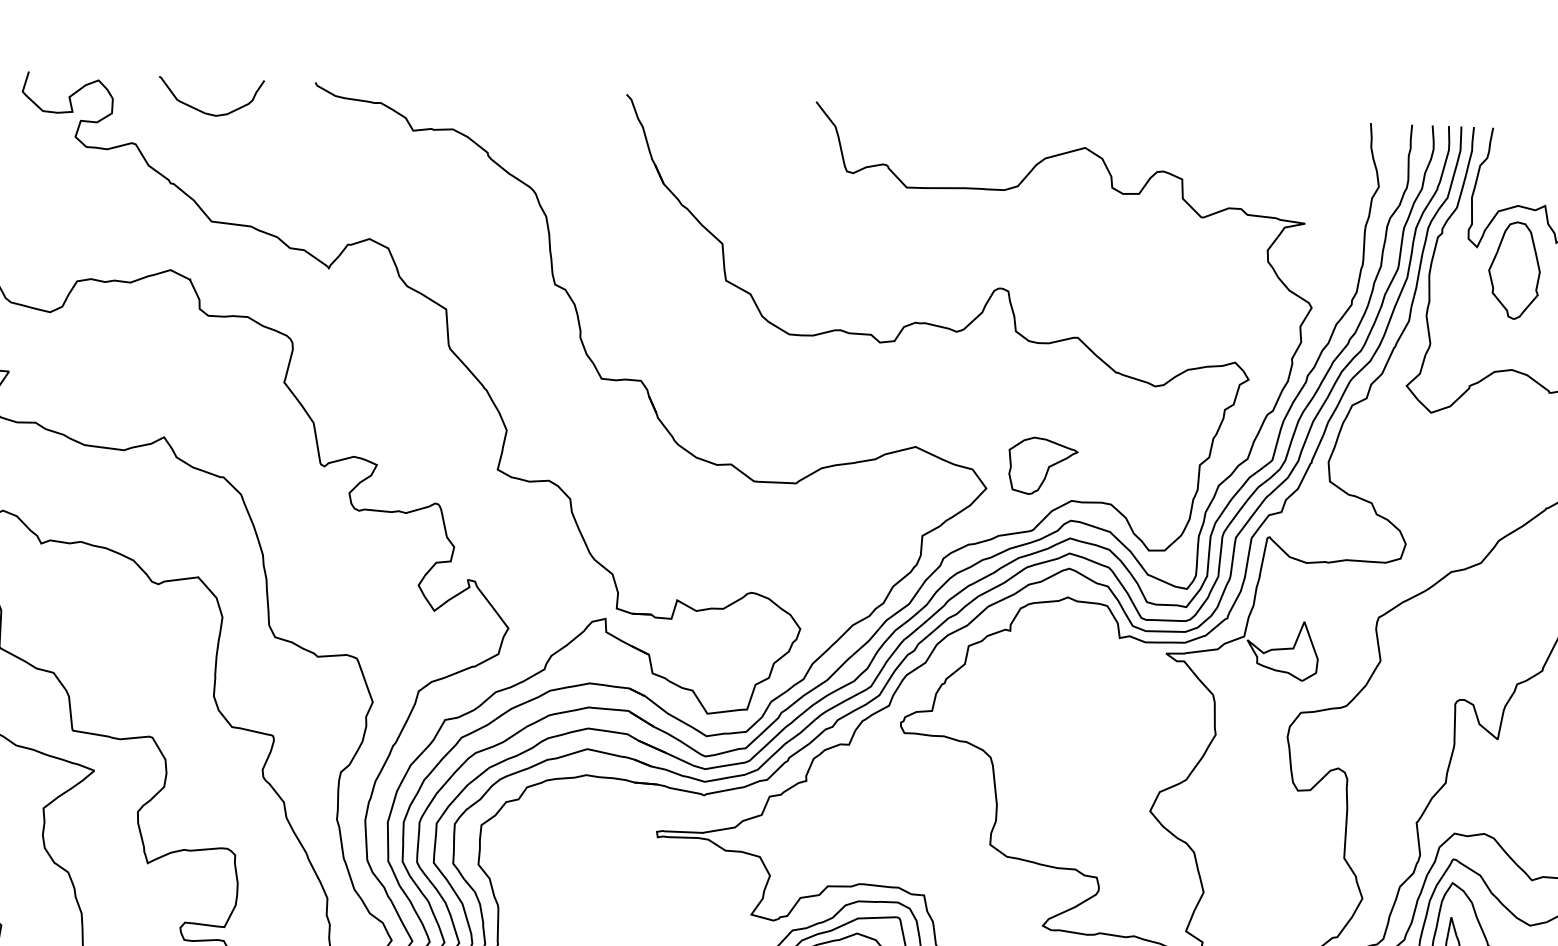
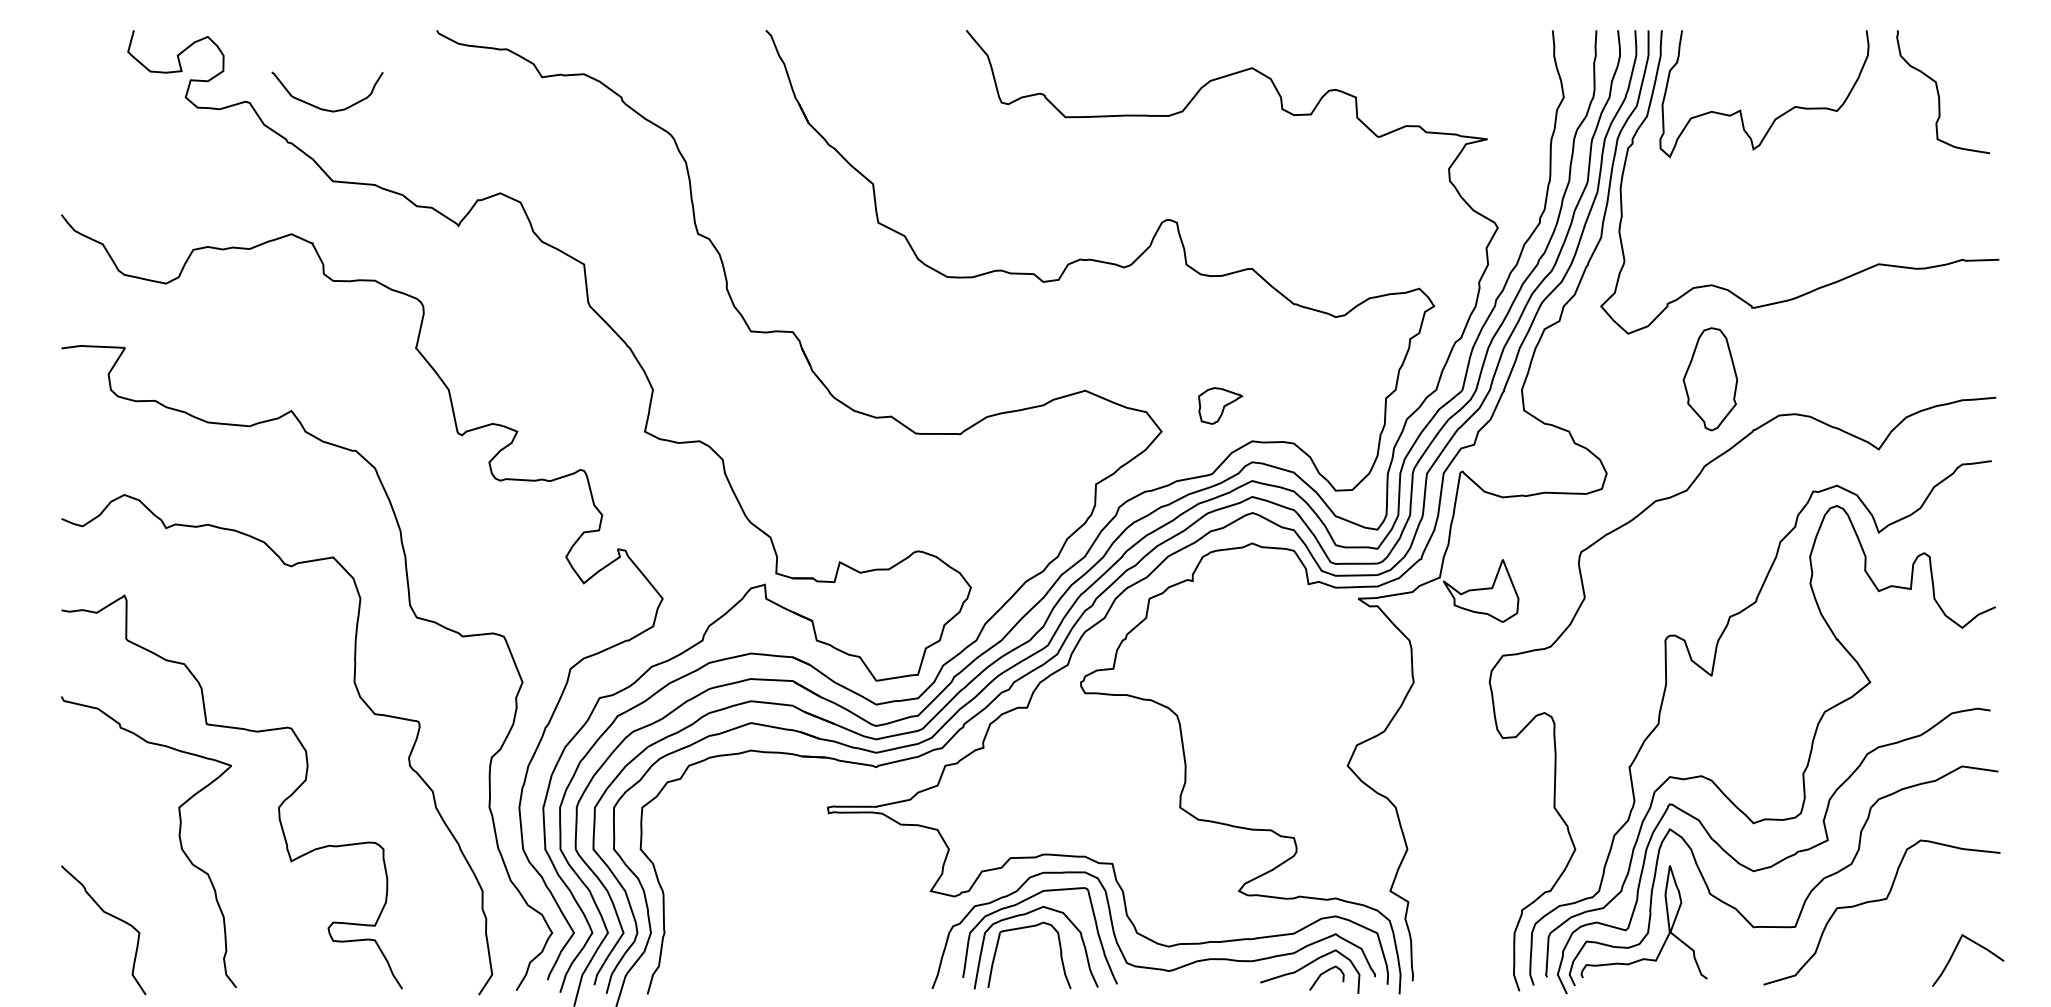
curve: (204, 111) -> (320, 107), moved
part: (1514, 270) -> (1710, 379), moved
part: (1042, 465) -> (1220, 405), size x0.6

